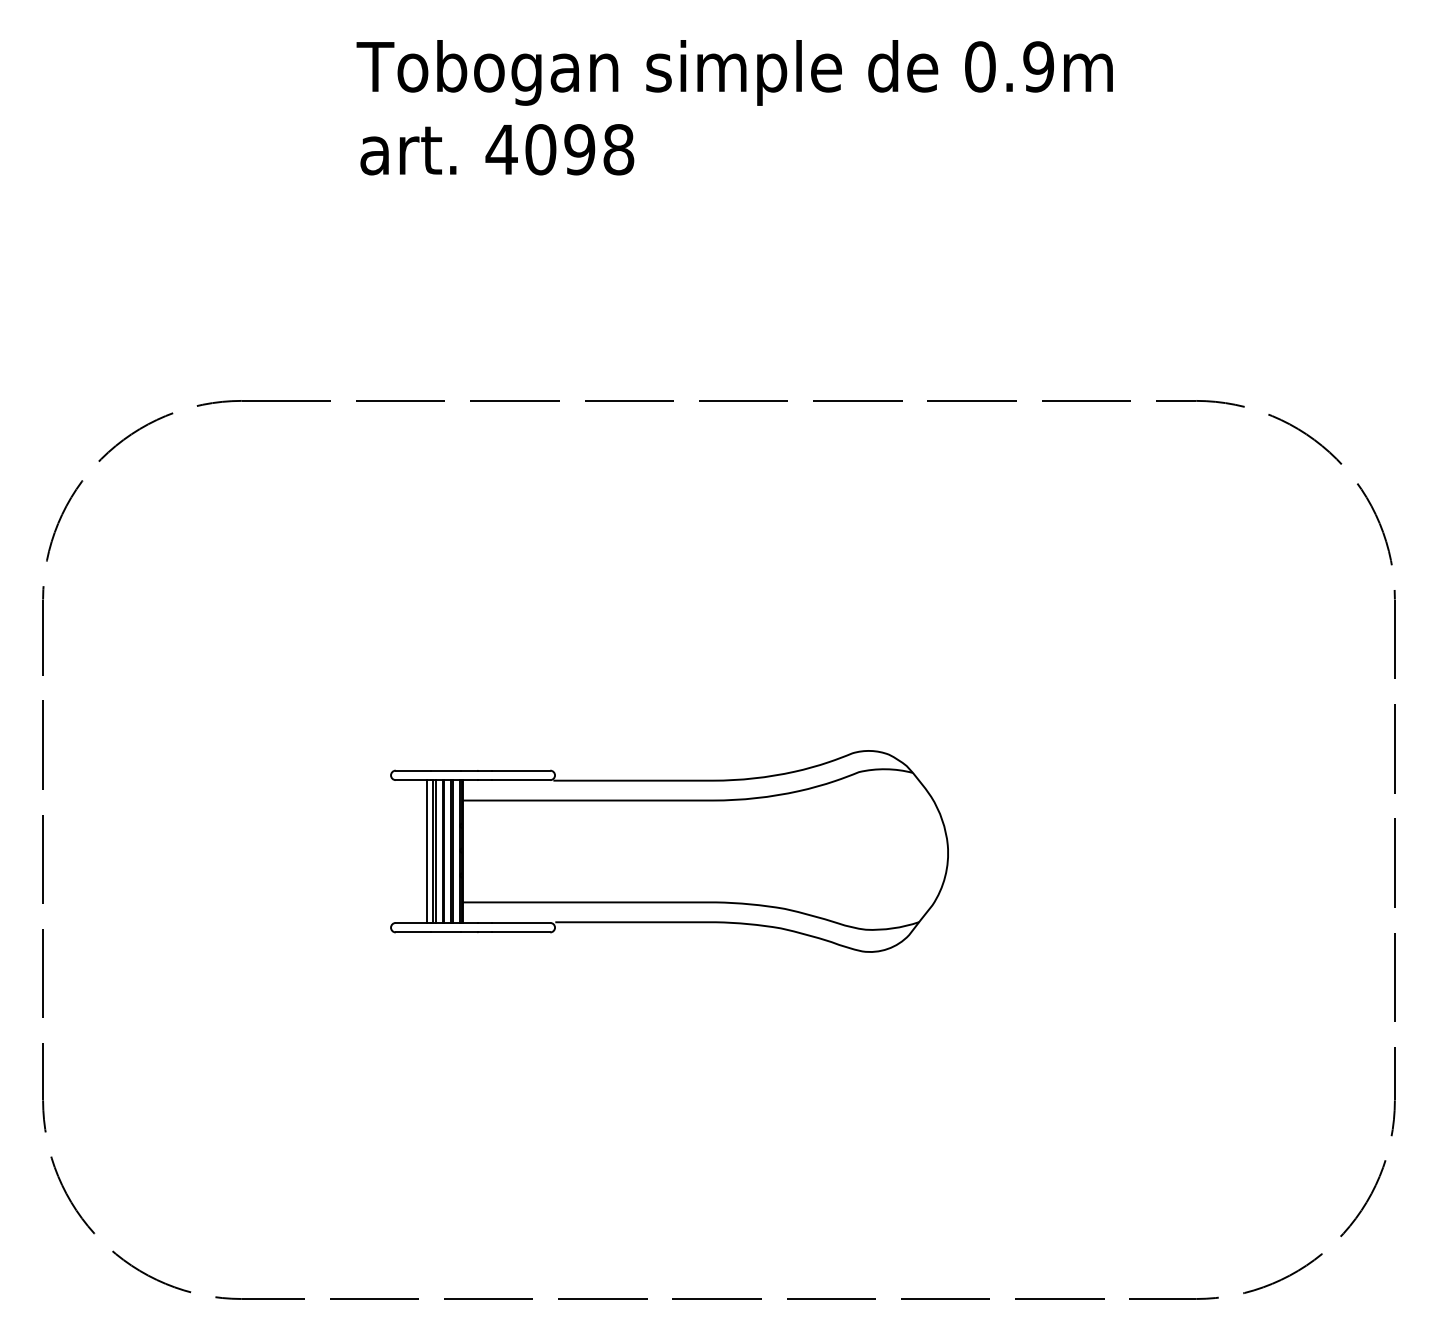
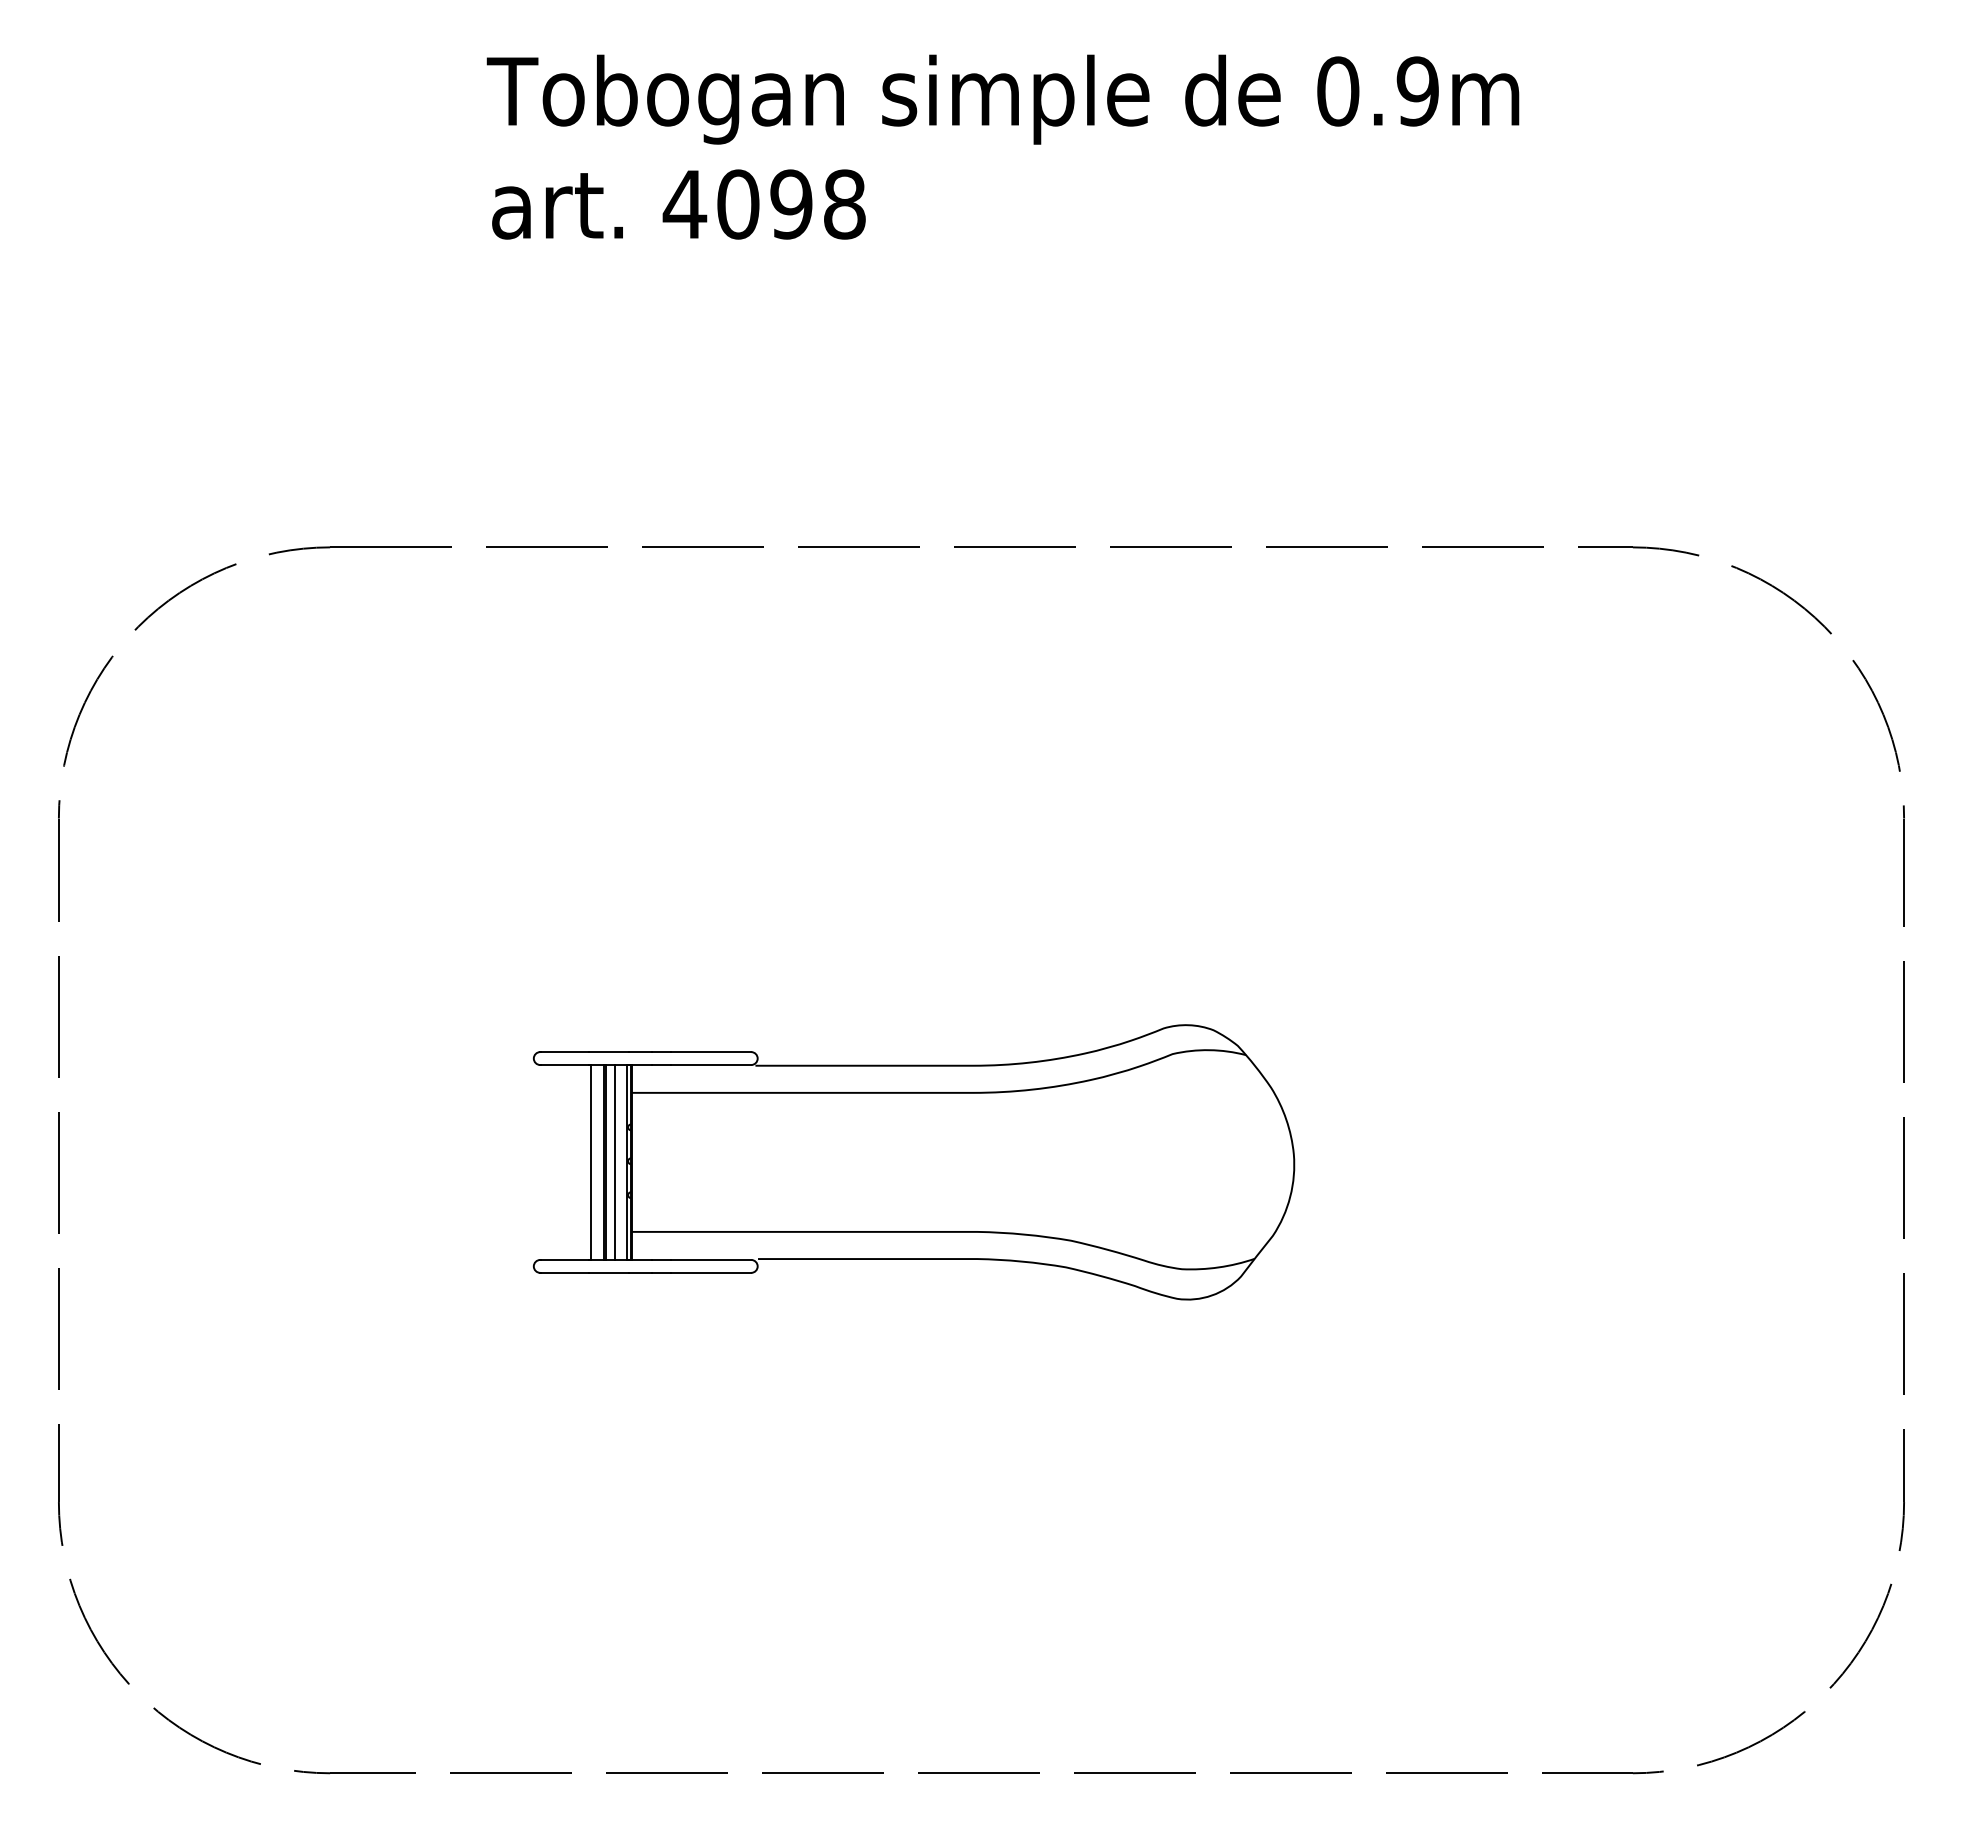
line: (426, 851) -> (582, 1162), removed
line: (436, 851) -> (595, 1162), removed
line: (453, 851) -> (618, 1162), removed

